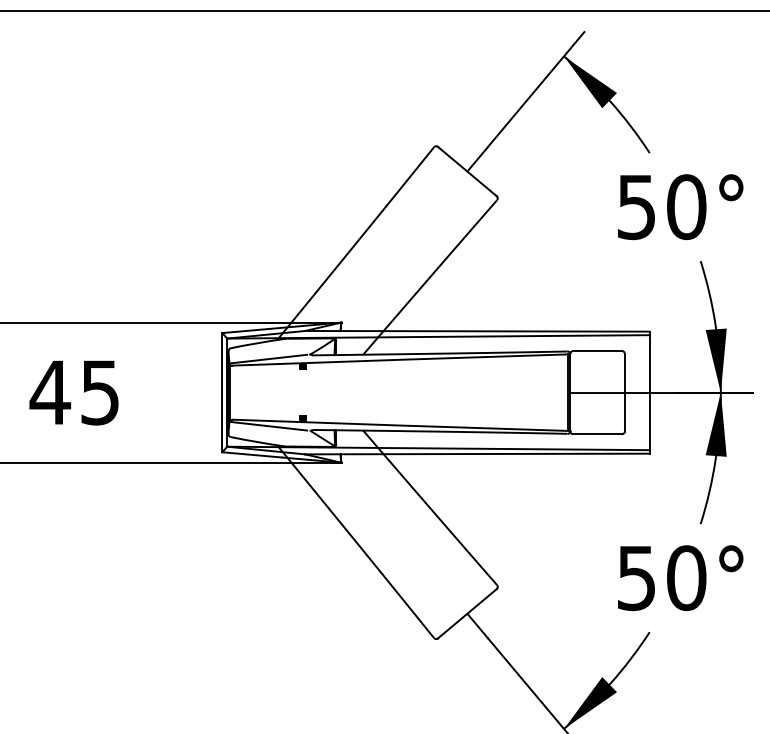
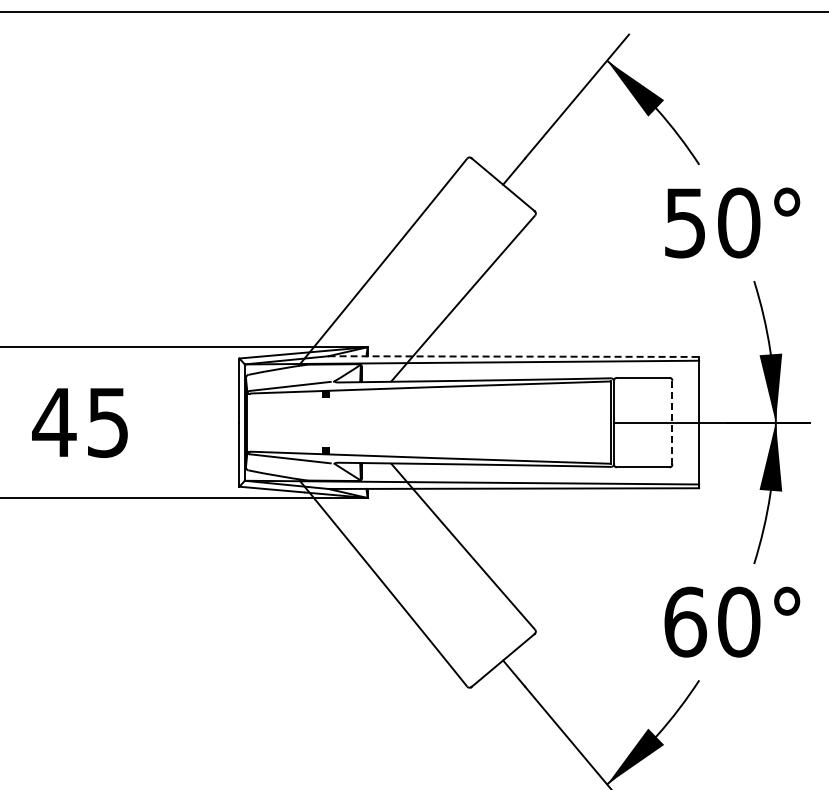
line: (477, 331) -> (514, 356), solid -> dashed
line: (624, 392) -> (672, 422), solid -> dashed
text: (636, 577) -> (685, 621), 50° -> 60°

